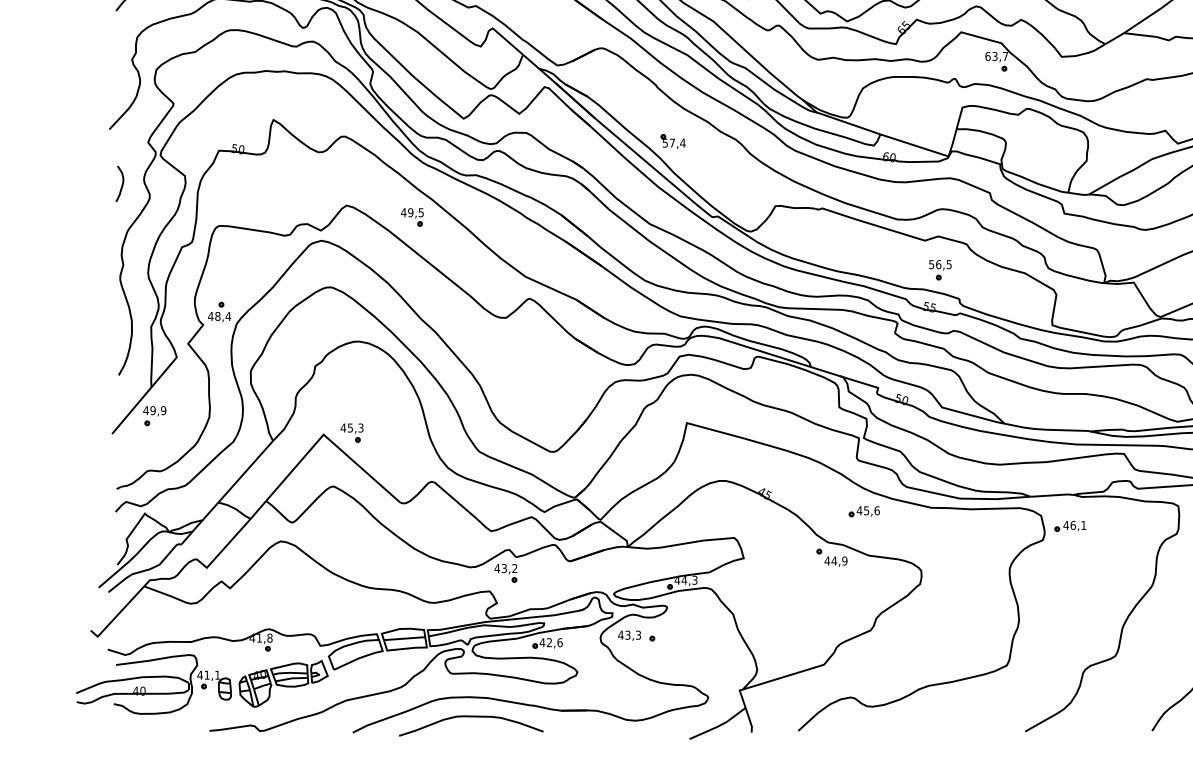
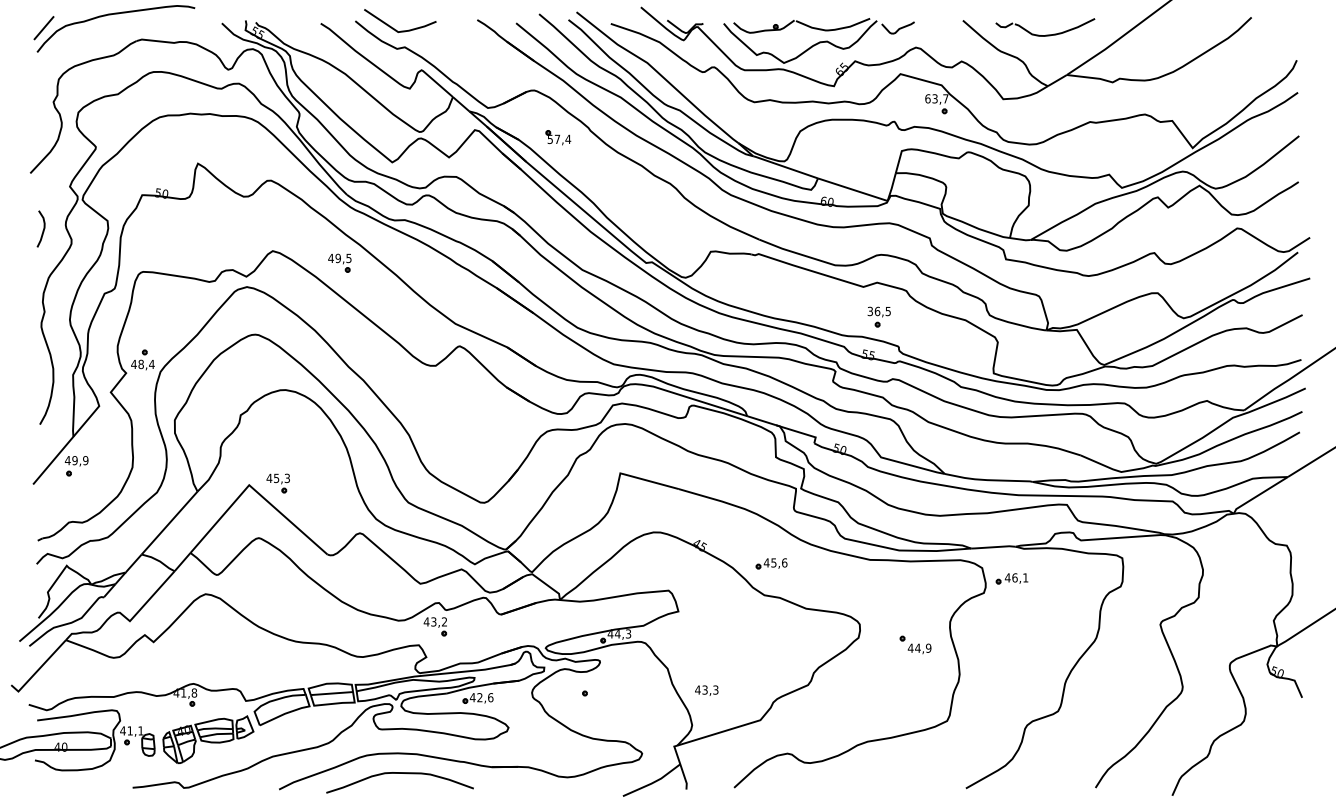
part: (673, 141) -> (558, 137), moved
text: (931, 263) -> (870, 310), 56,5 -> 36,5
part: (864, 511) -> (771, 563), moved
part: (831, 557) -> (915, 644), moved
text: (629, 635) -> (706, 690), moved

